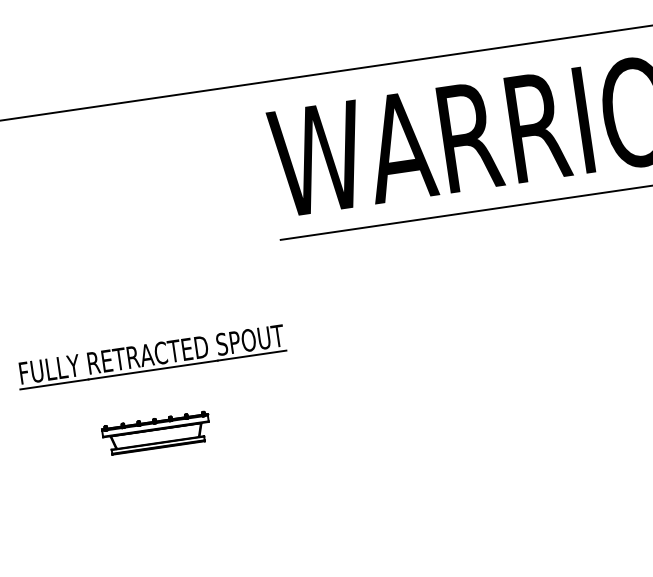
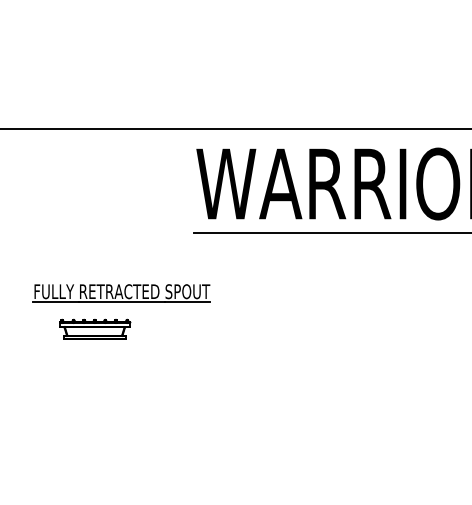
part: (151, 357) -> (121, 293), moved
part: (157, 431) -> (95, 328), moved

